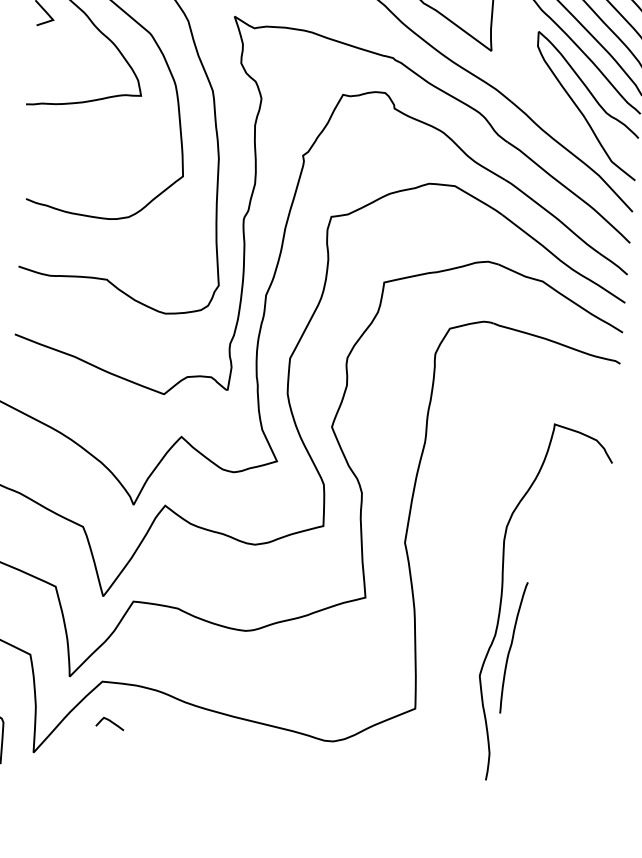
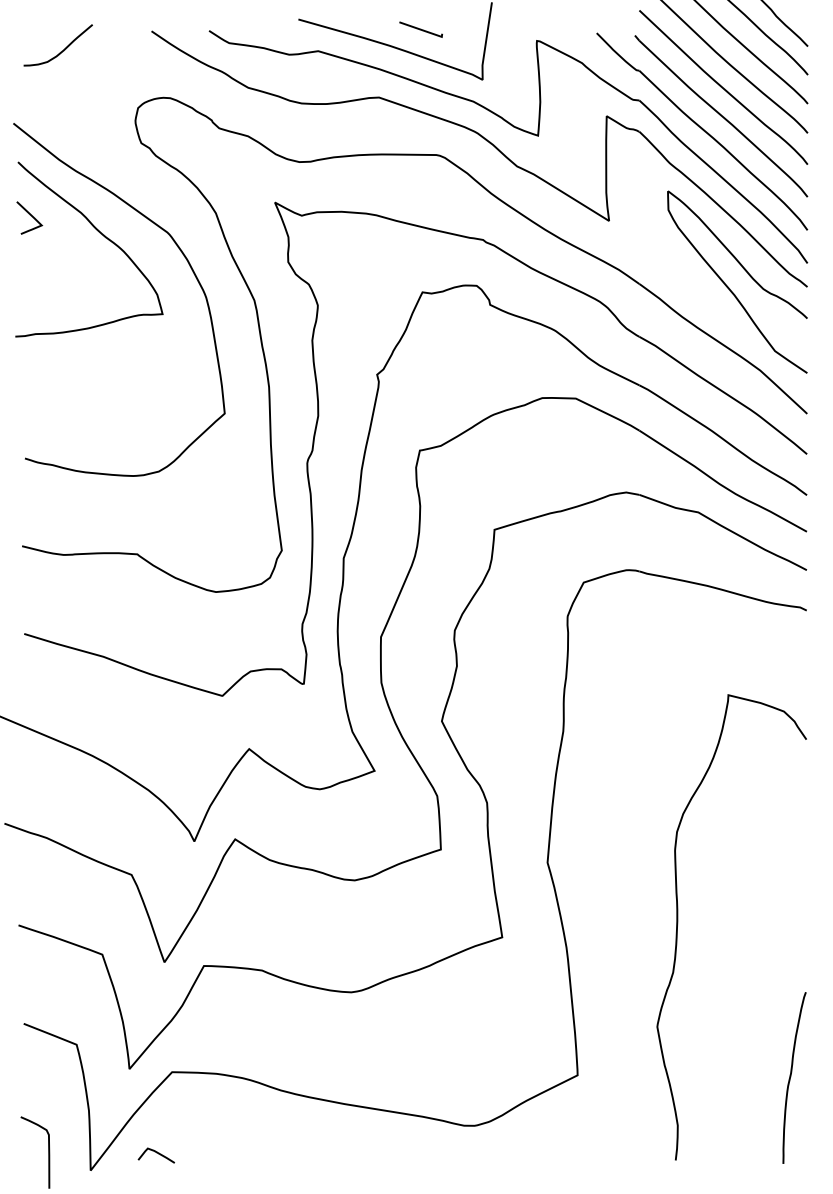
curve: (511, 646) -> (791, 1076), moved
curve: (110, 722) -> (156, 1153), moved

